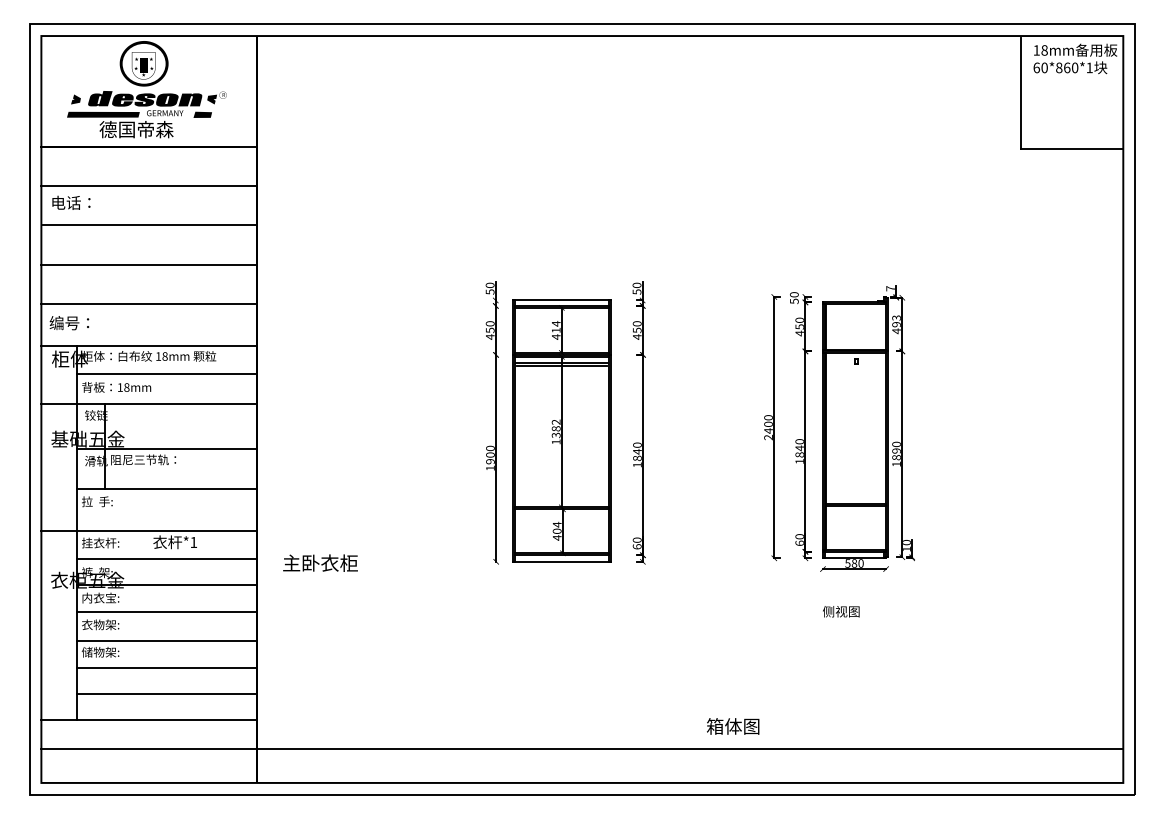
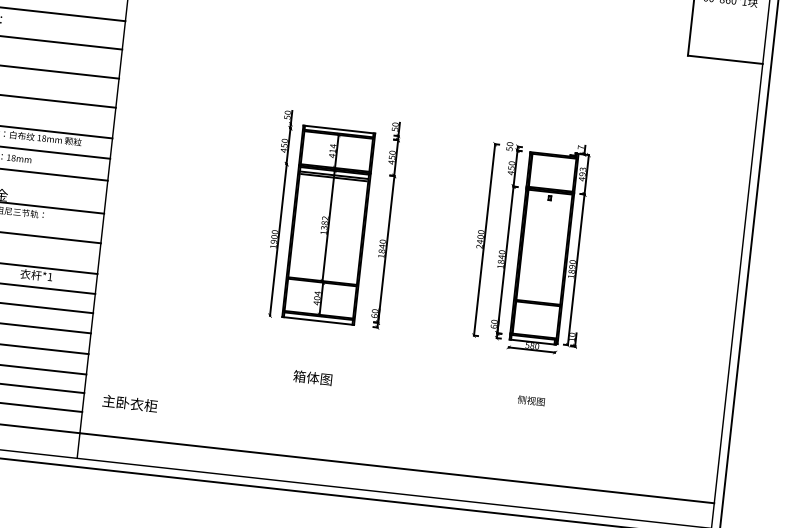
text: (320, 562) -> (130, 403), moved
text: (841, 611) -> (531, 400), moved
text: (733, 726) -> (313, 378), moved

